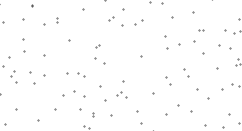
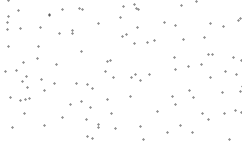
part: (121, 94) -> (135, 77), moved
part: (203, 94) -> (205, 116), size x0.62
part: (15, 95) -> (24, 99), added

